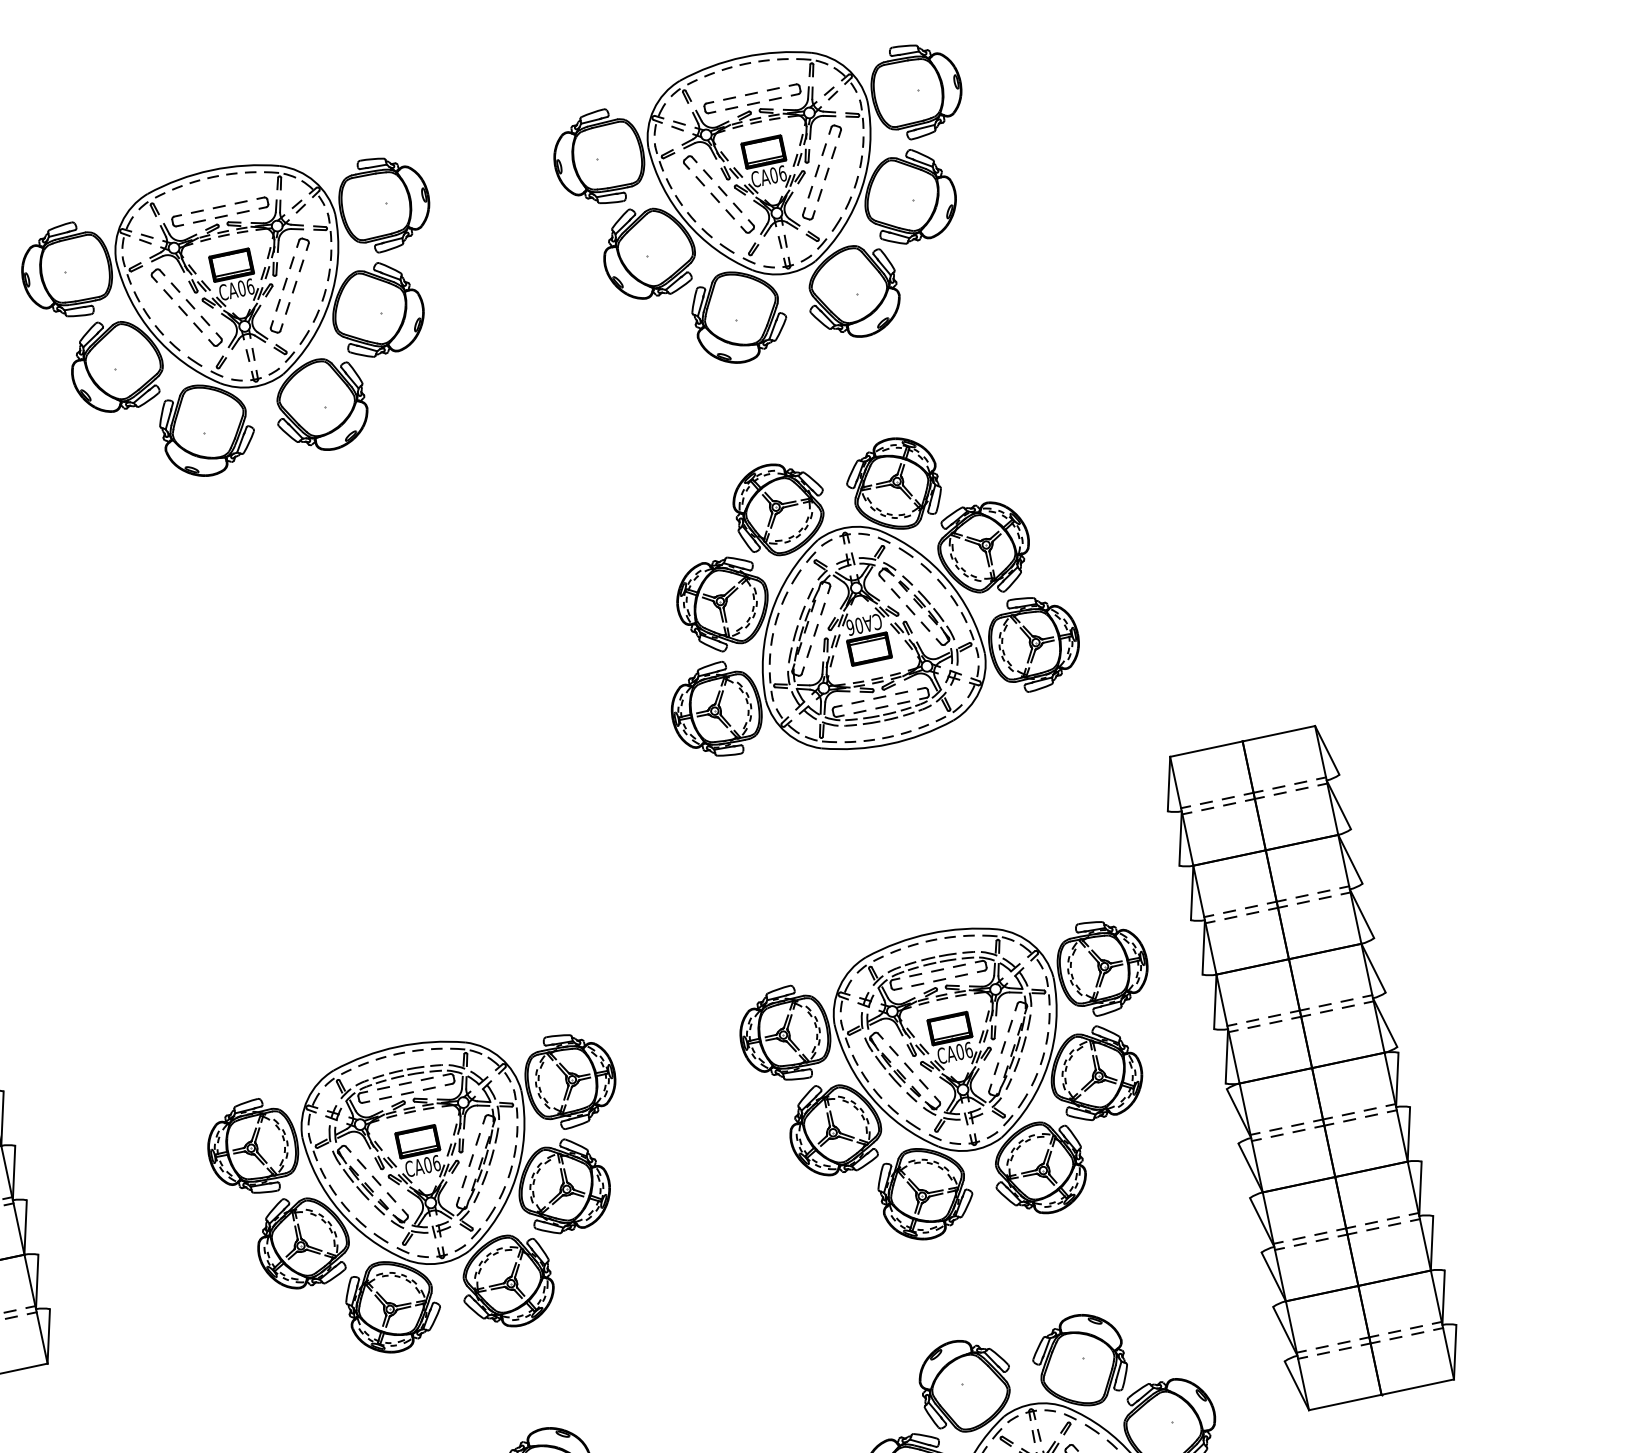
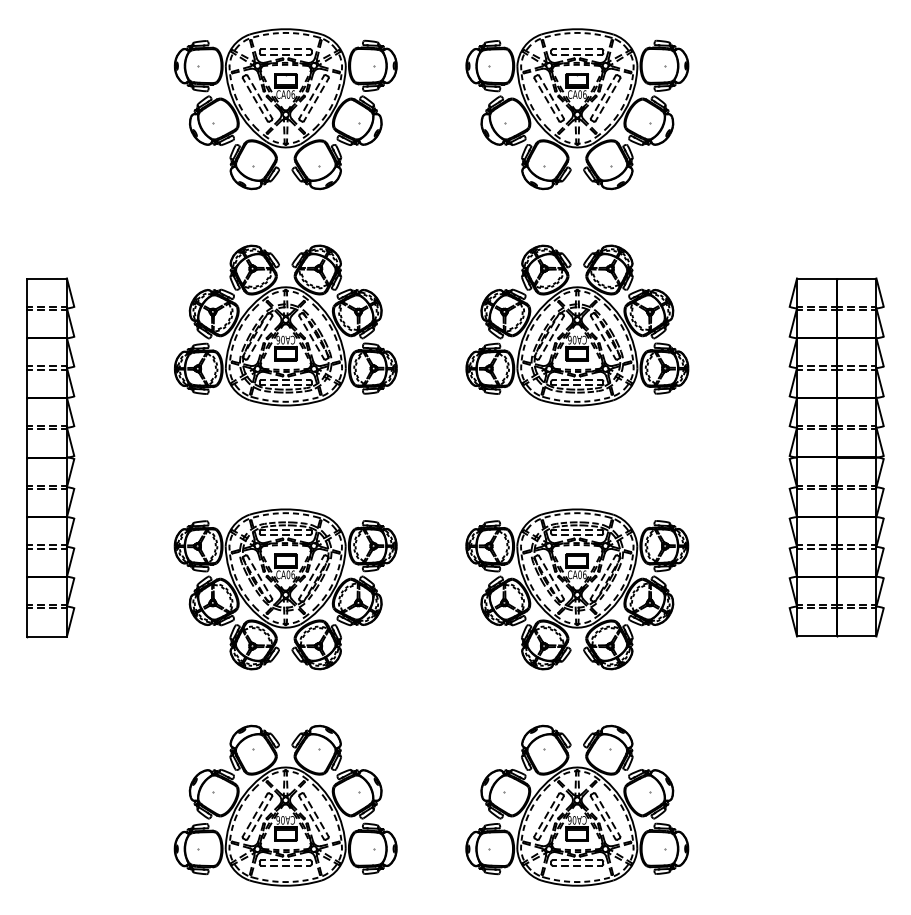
part: (325, 711) -> (285, 325), added
part: (1311, 1068) -> (836, 457), moved

